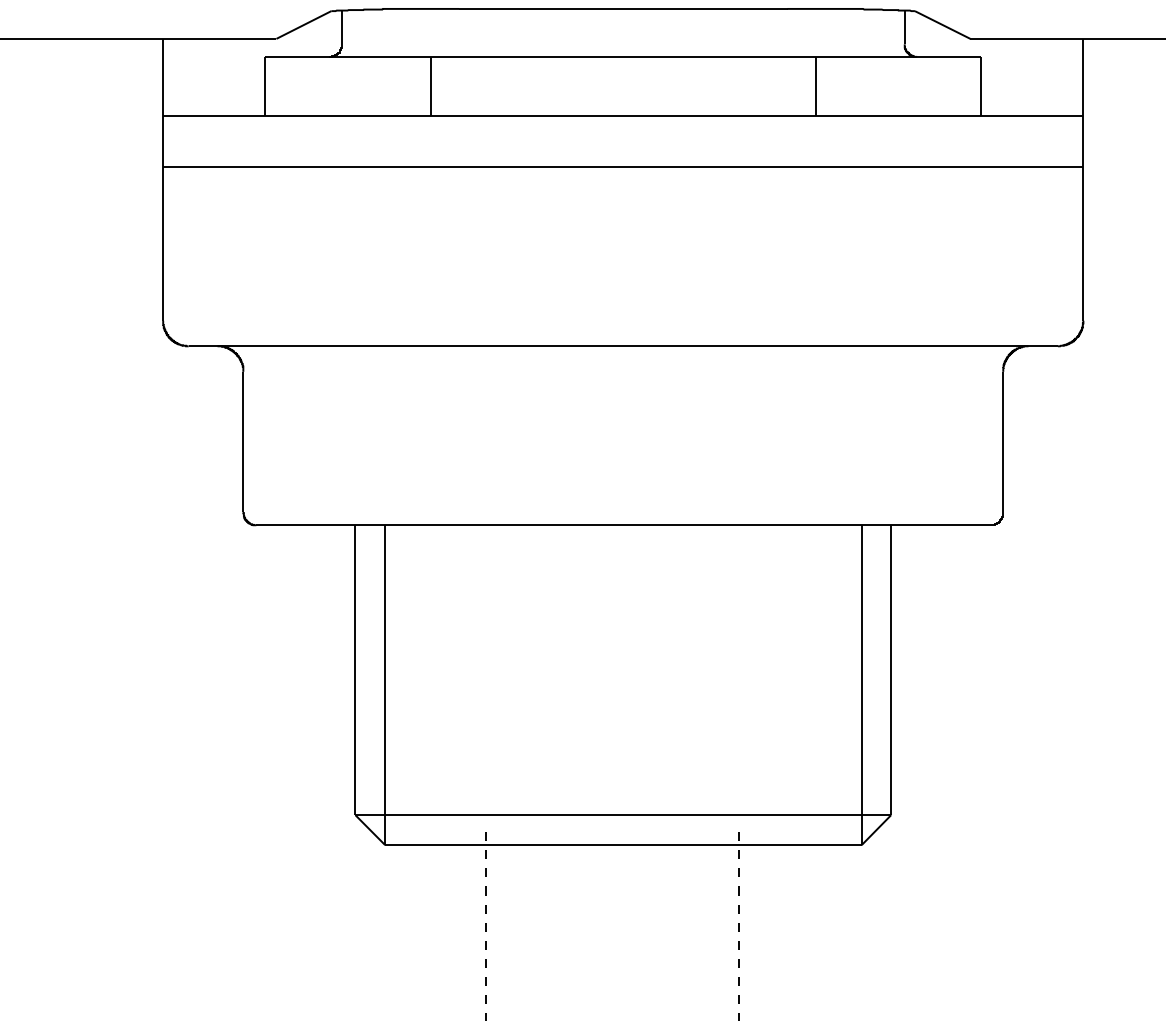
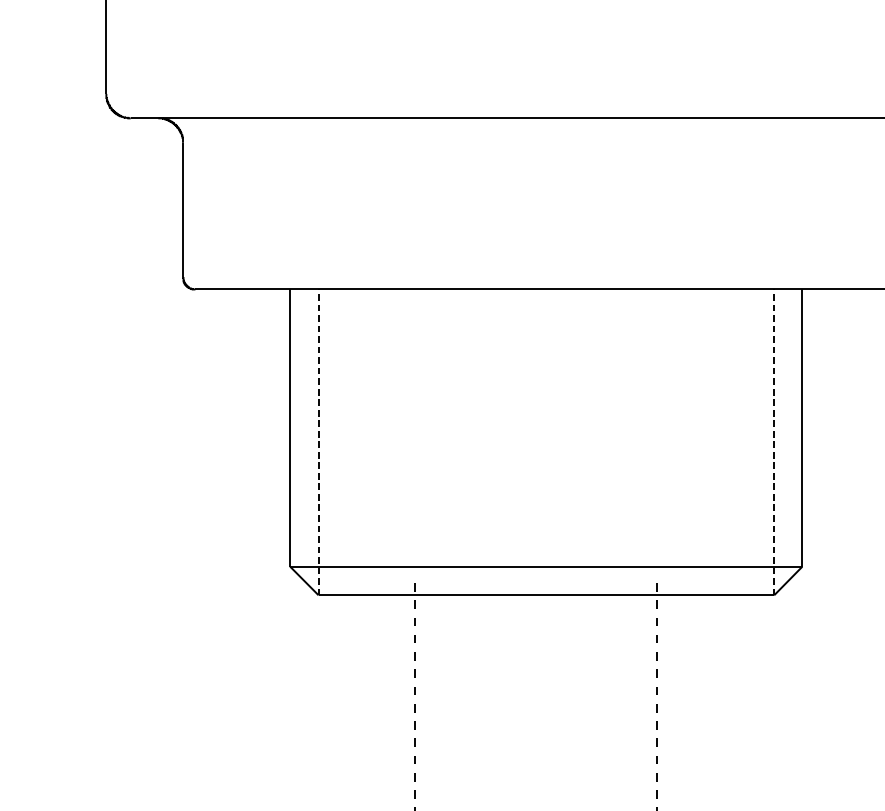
line: (385, 685) -> (318, 442), solid -> dashed
line: (861, 685) -> (774, 442), solid -> dashed

